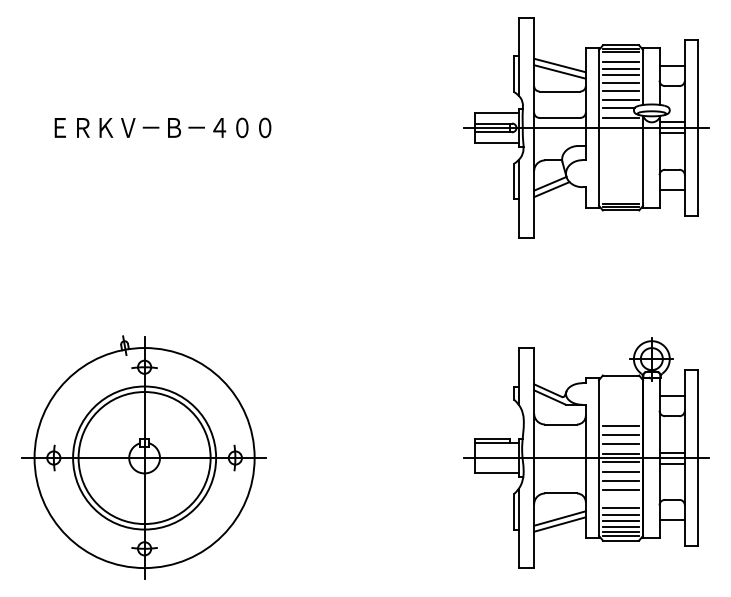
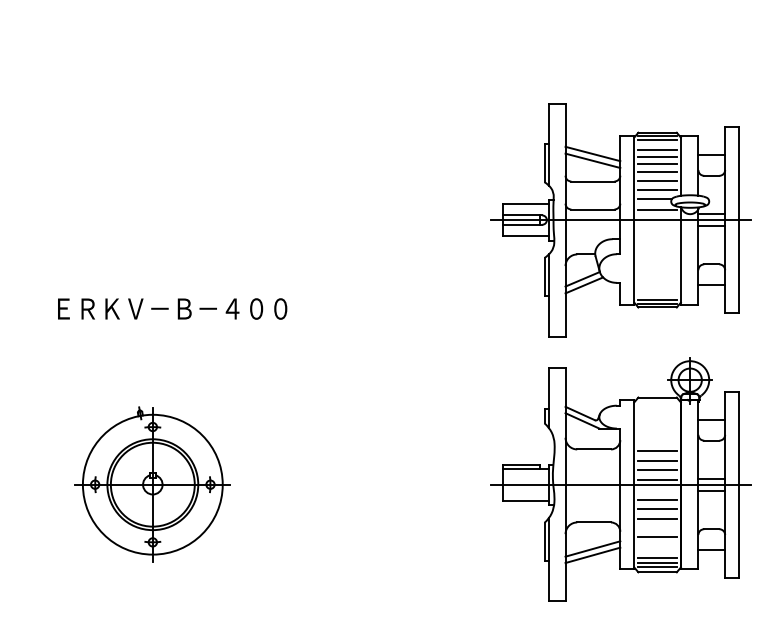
text: (162, 127) -> (172, 308), moved
part: (586, 127) -> (621, 219), moved
part: (143, 457) -> (151, 484), size x0.6
line: (620, 462) -> (657, 489), removed
line: (620, 515) -> (657, 545), removed
line: (620, 521) -> (657, 552), removed

